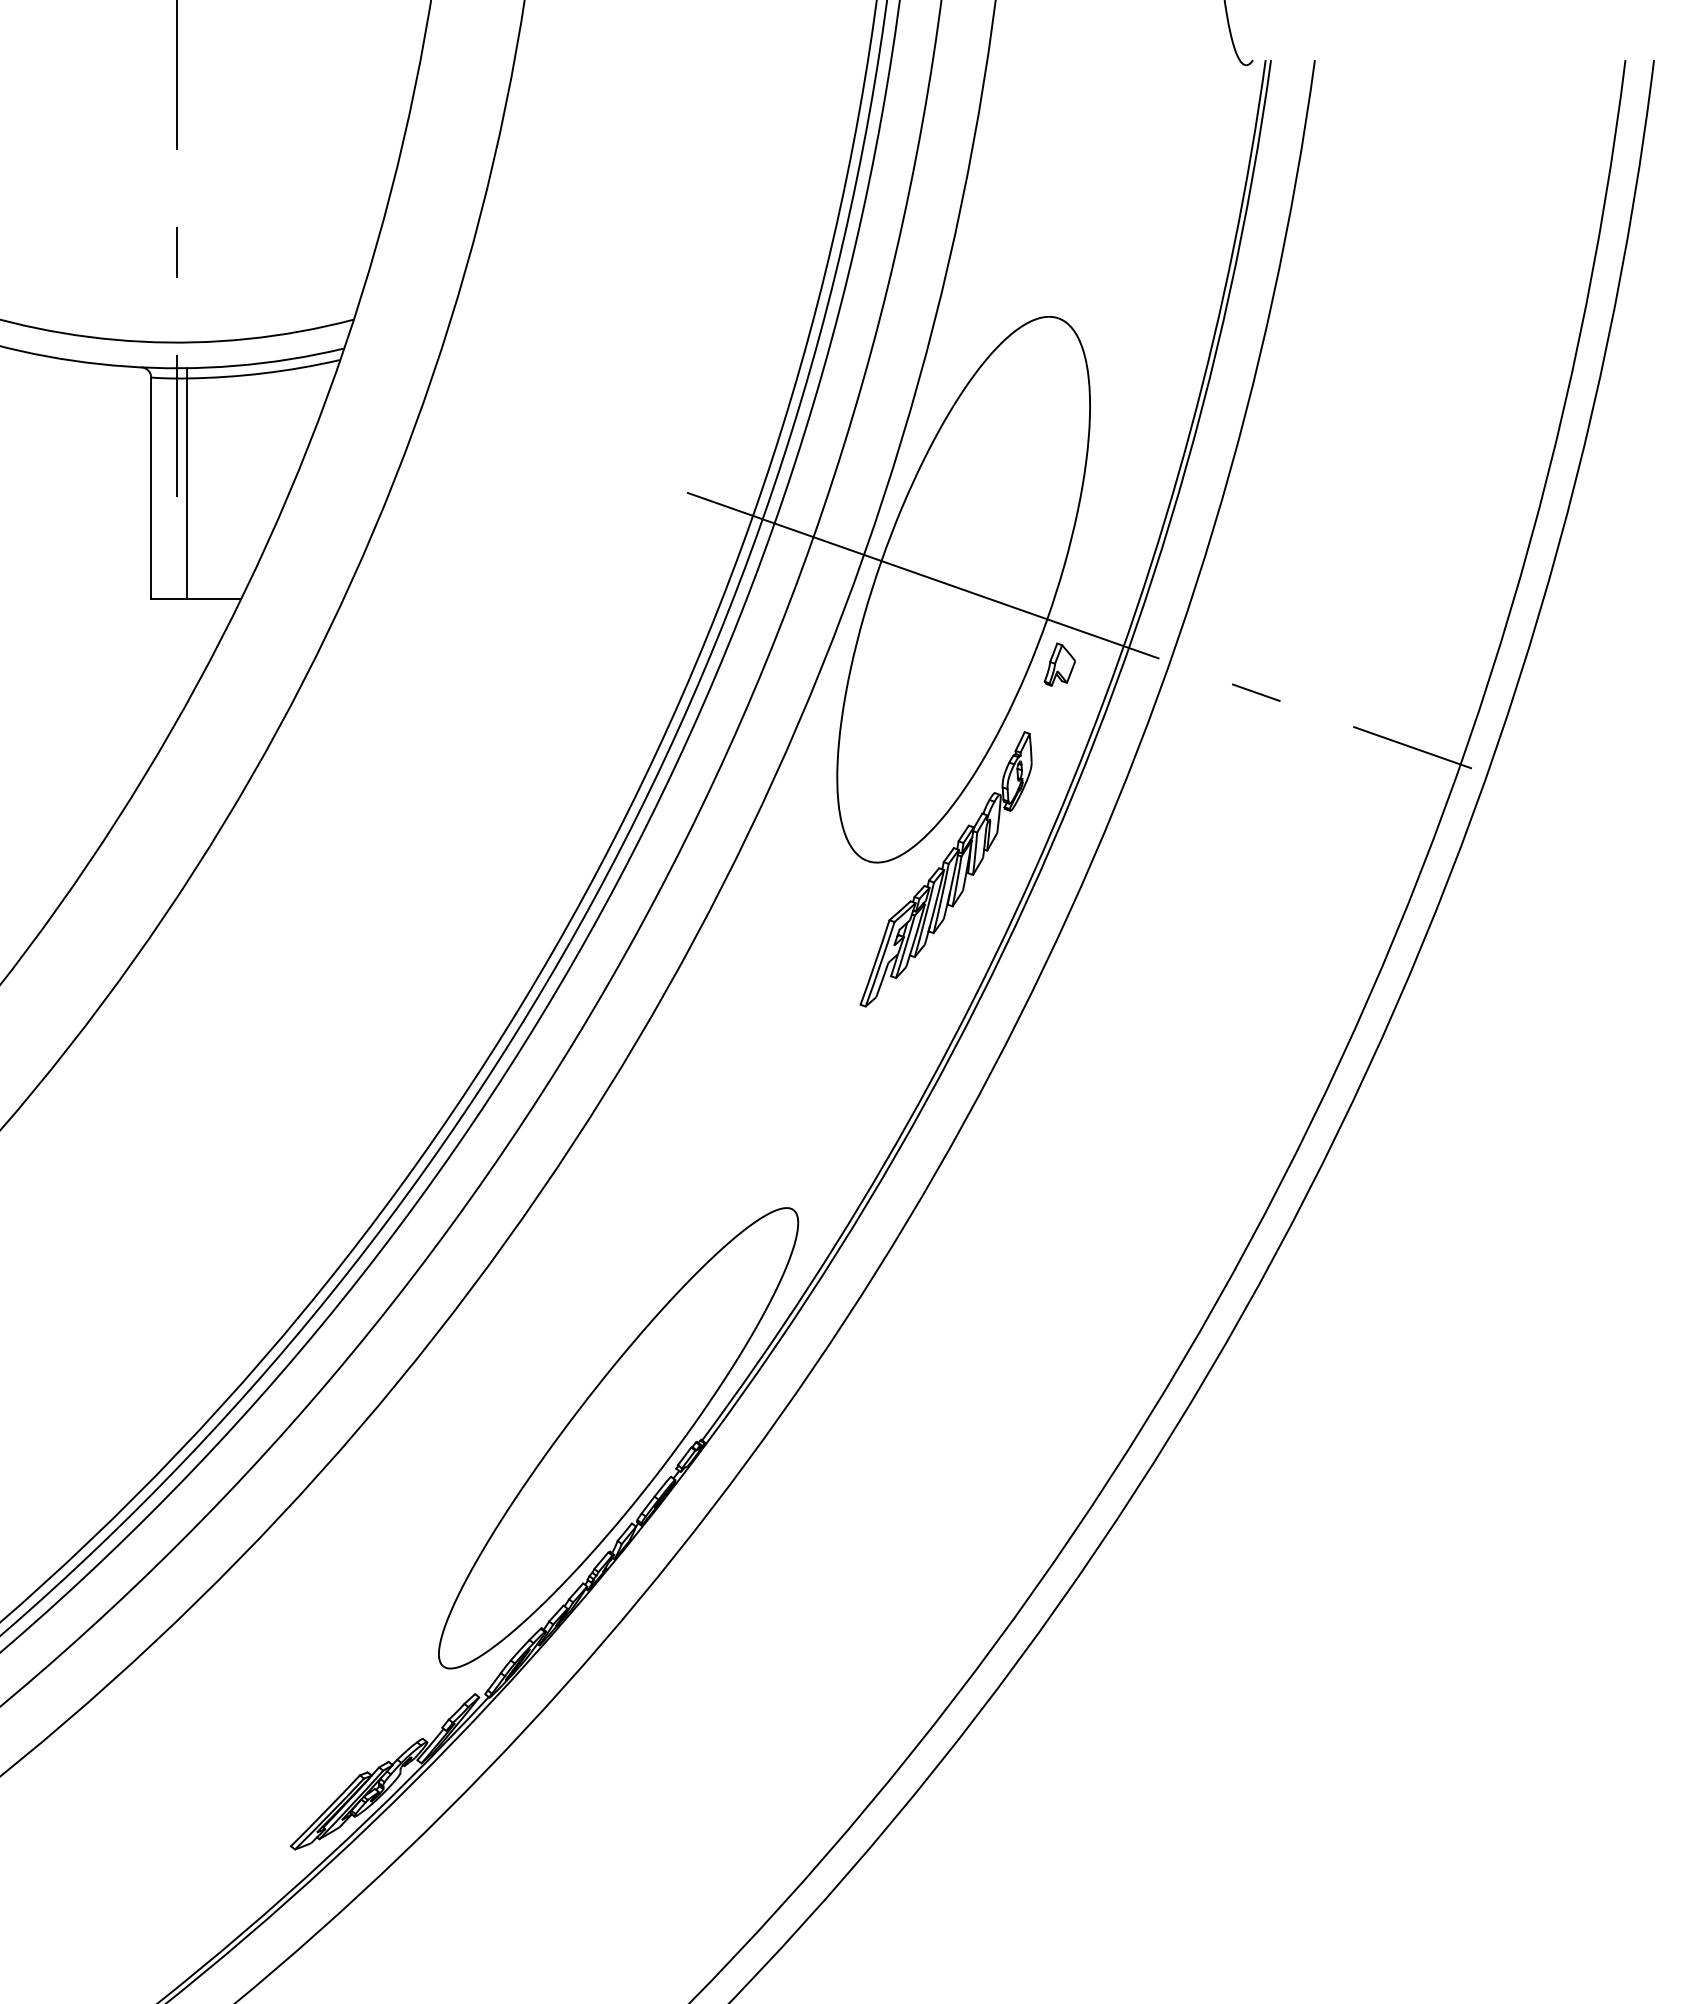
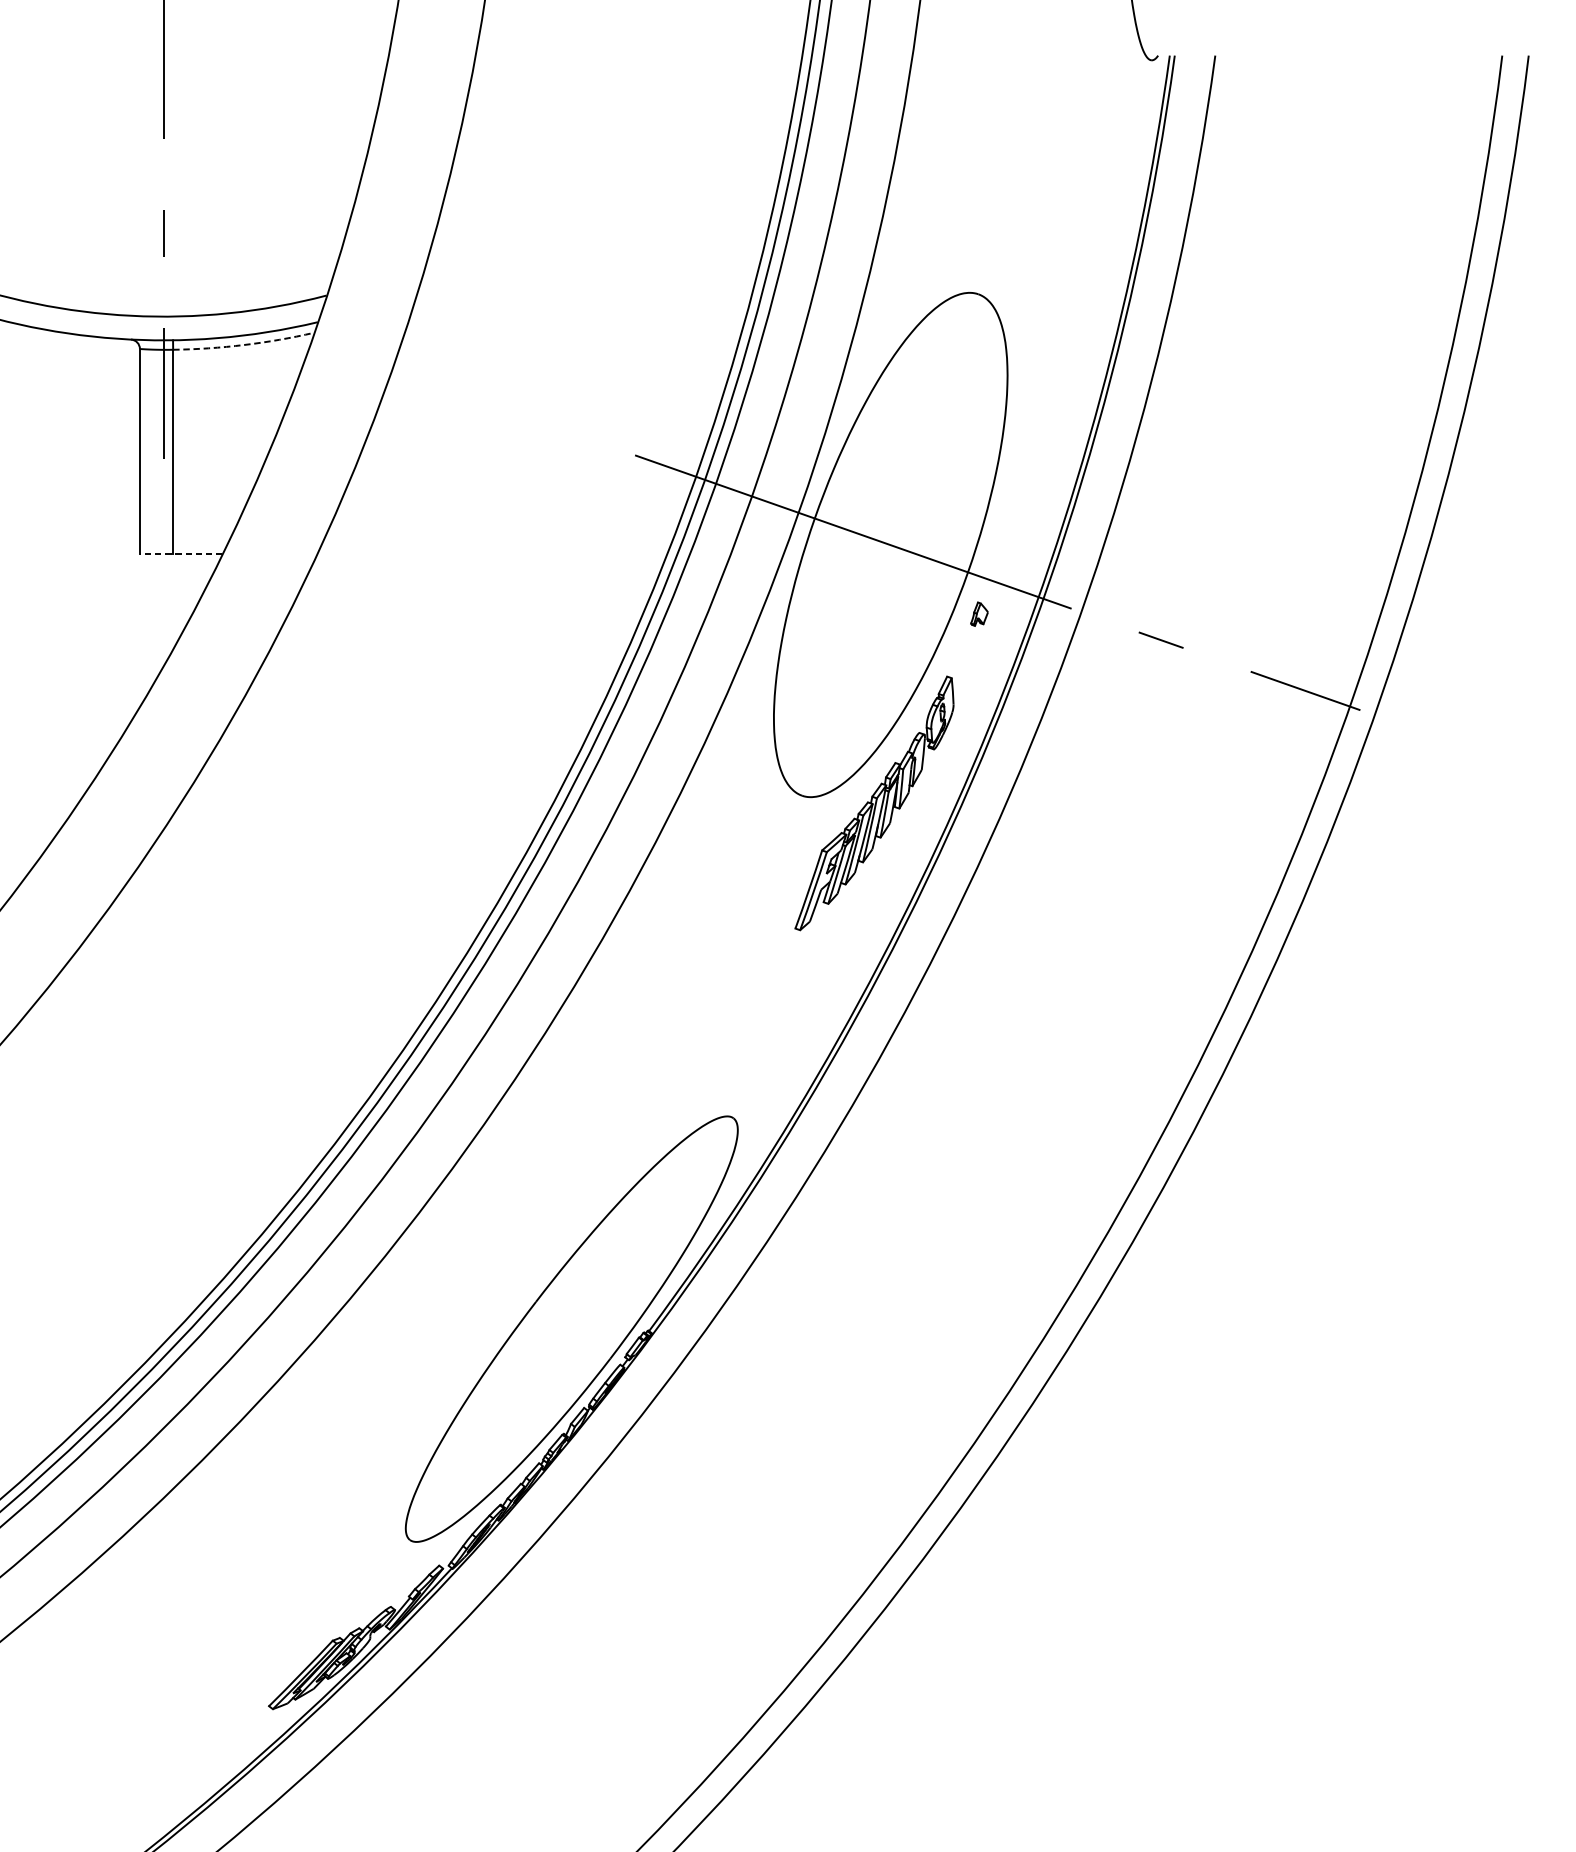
arc: (263, 373) -> (243, 345), solid -> dashed
line: (195, 599) -> (180, 554), solid -> dashed
part: (1059, 664) -> (979, 614), size x0.6

